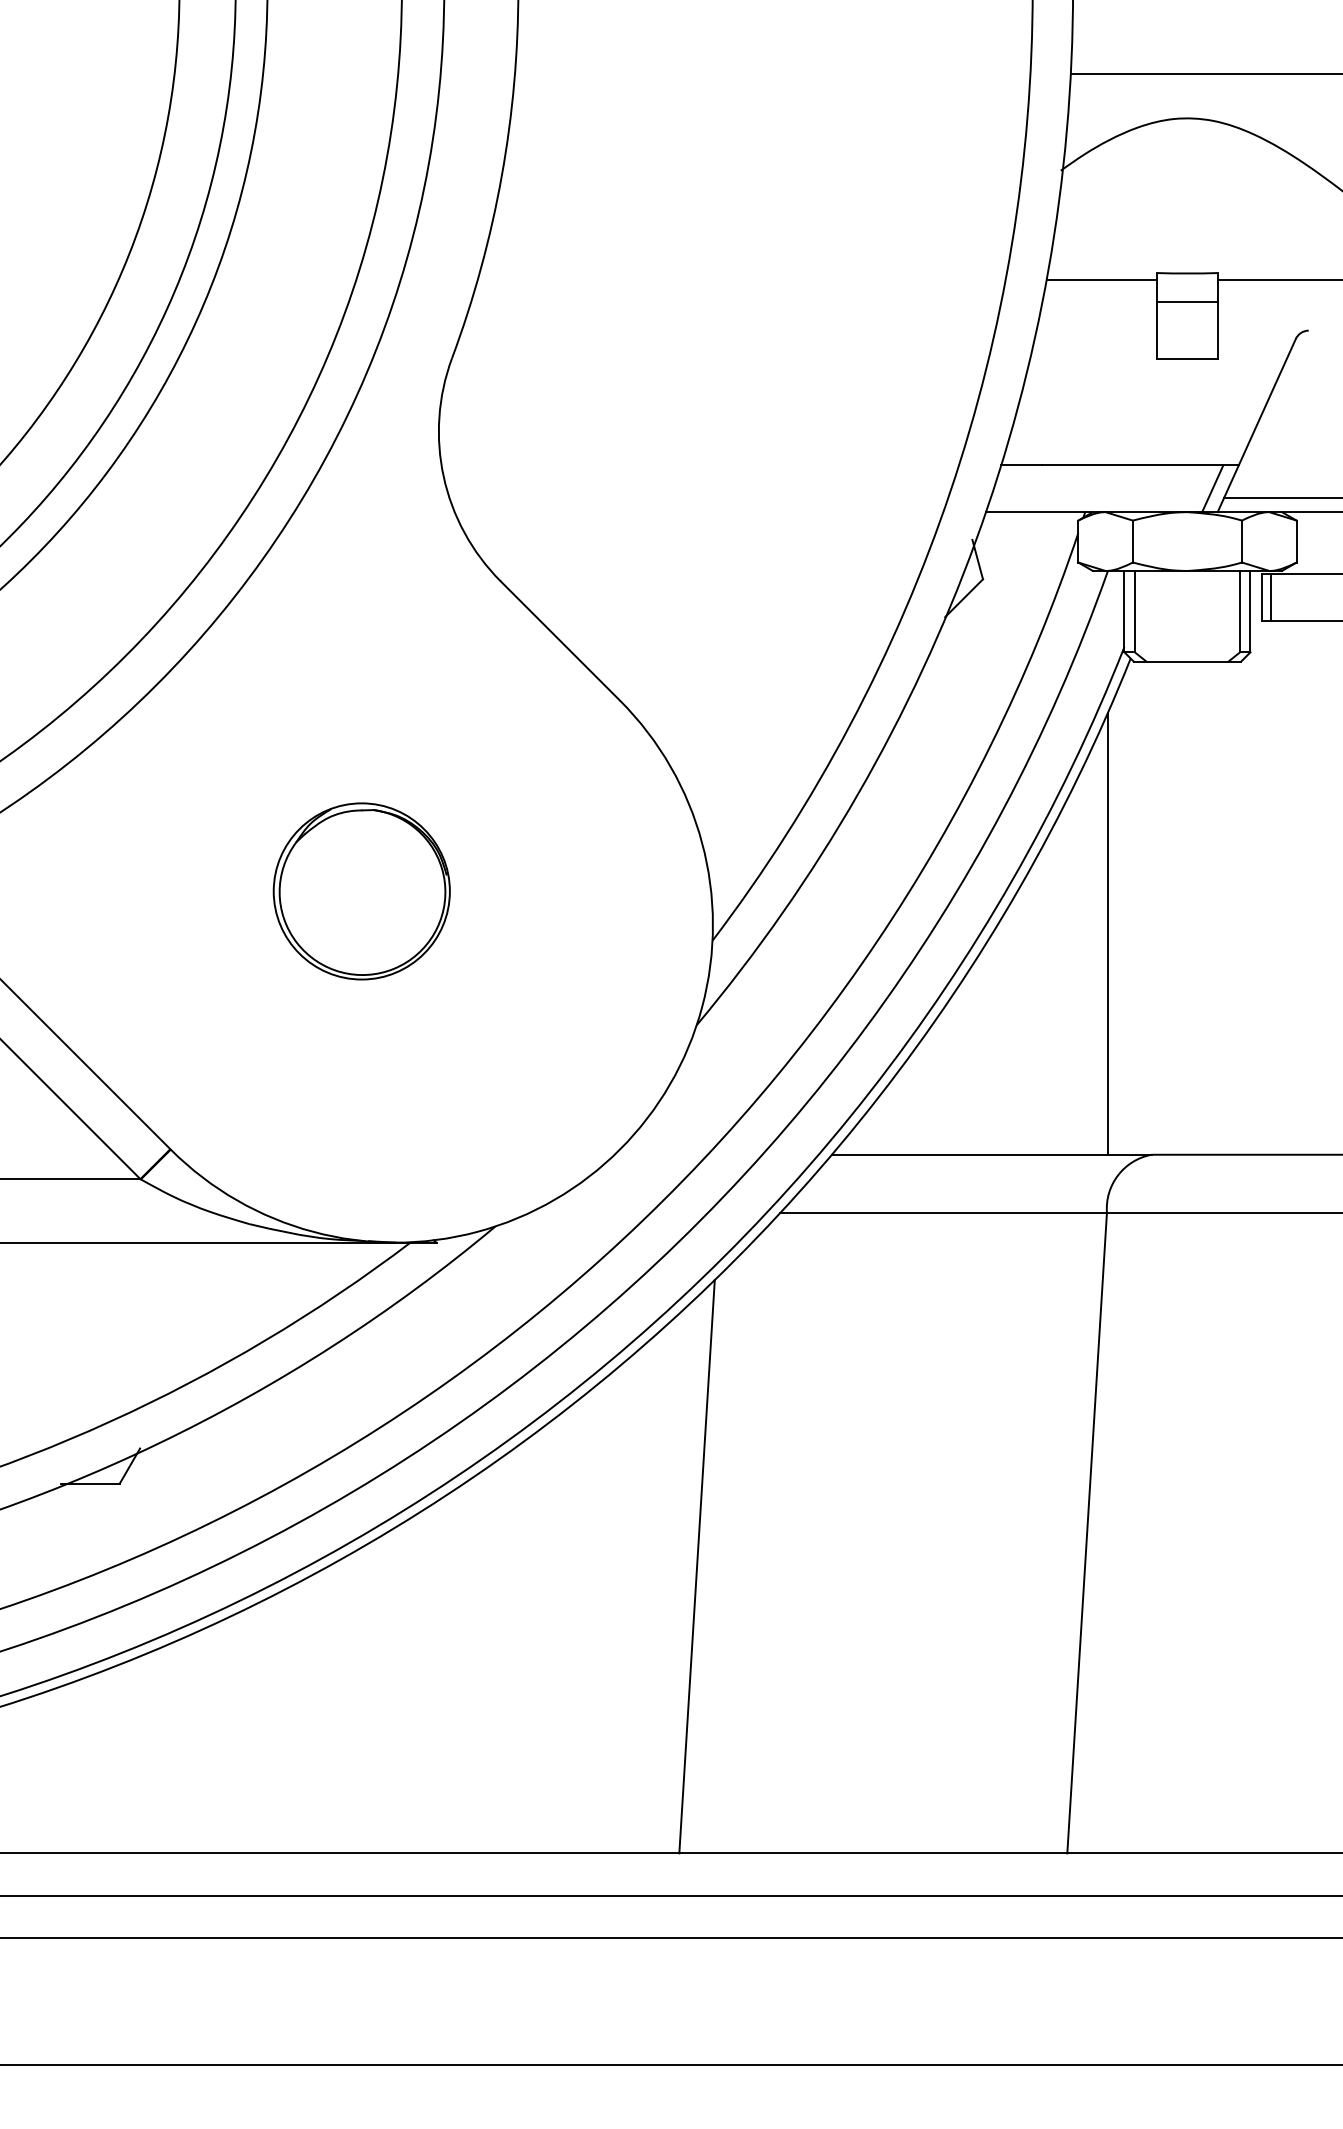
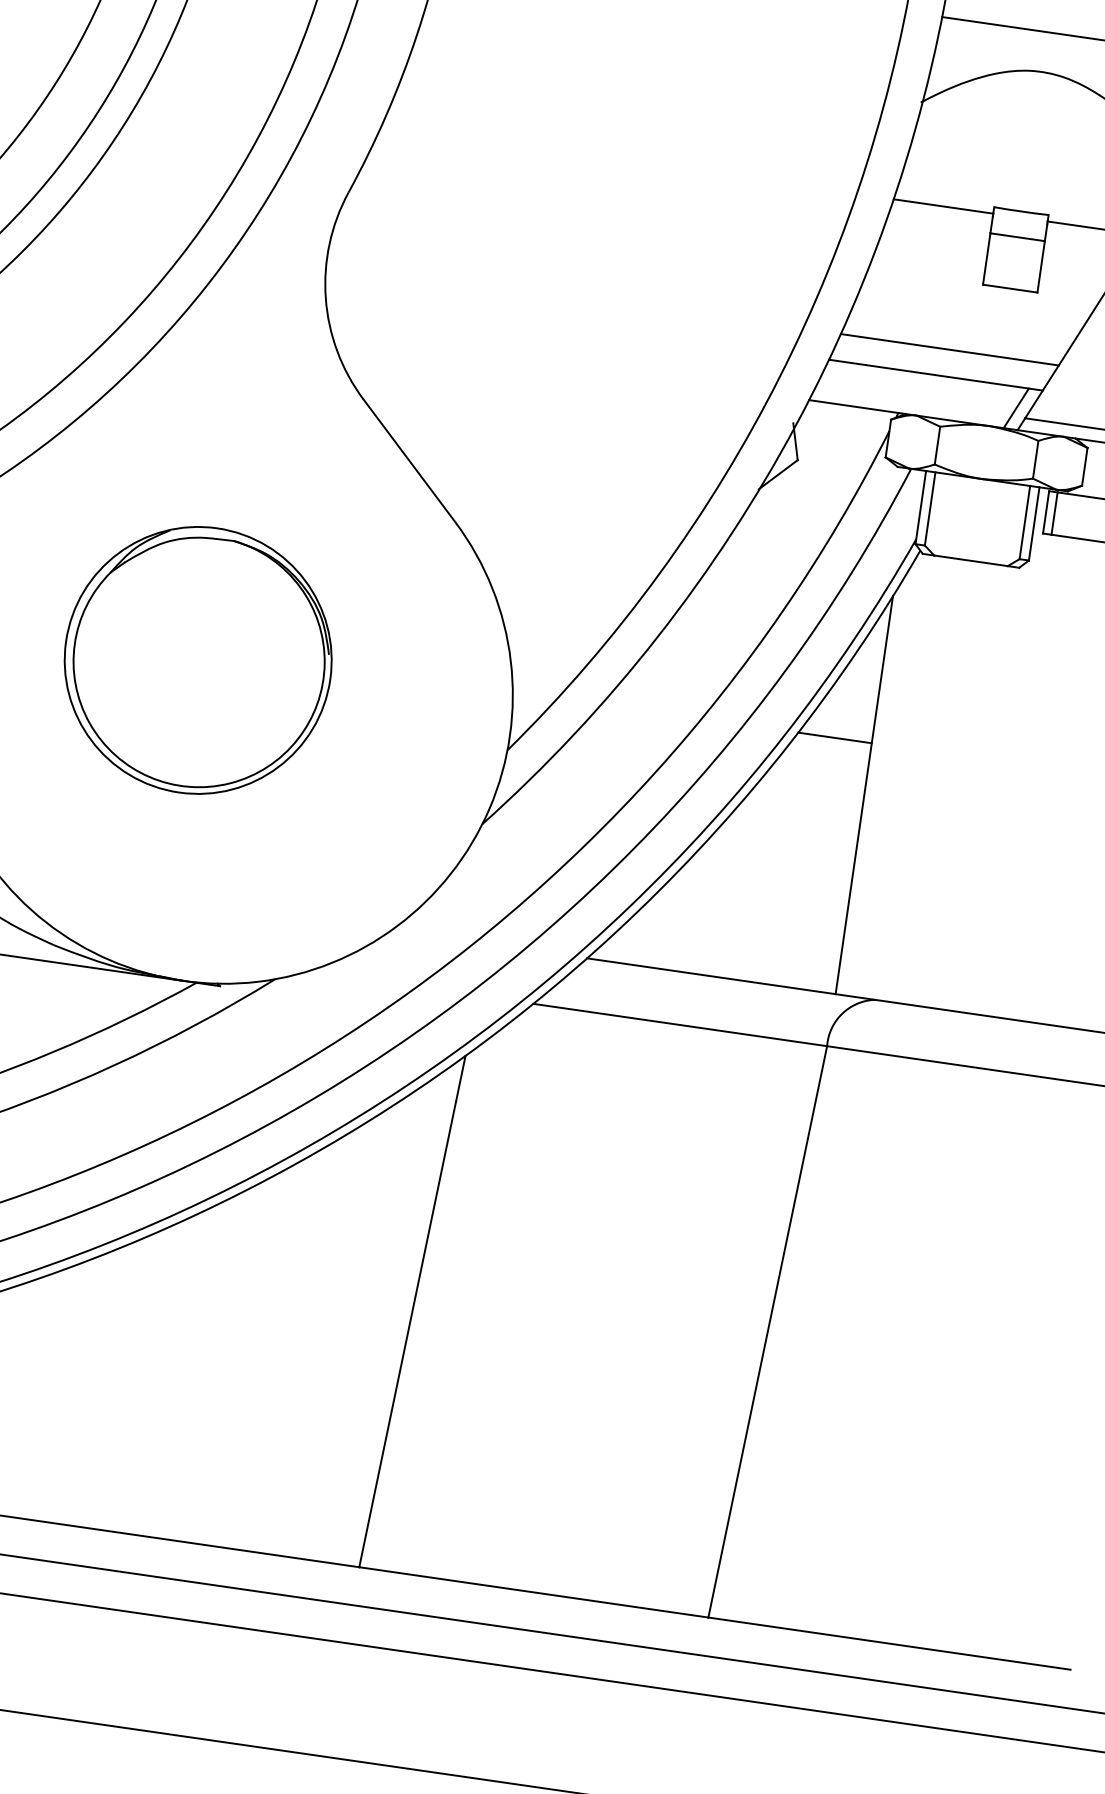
line: (1131, 435) -> (950, 350), added
line: (1067, 875) -> (835, 737), added
part: (361, 891) -> (198, 660), size x1.67

